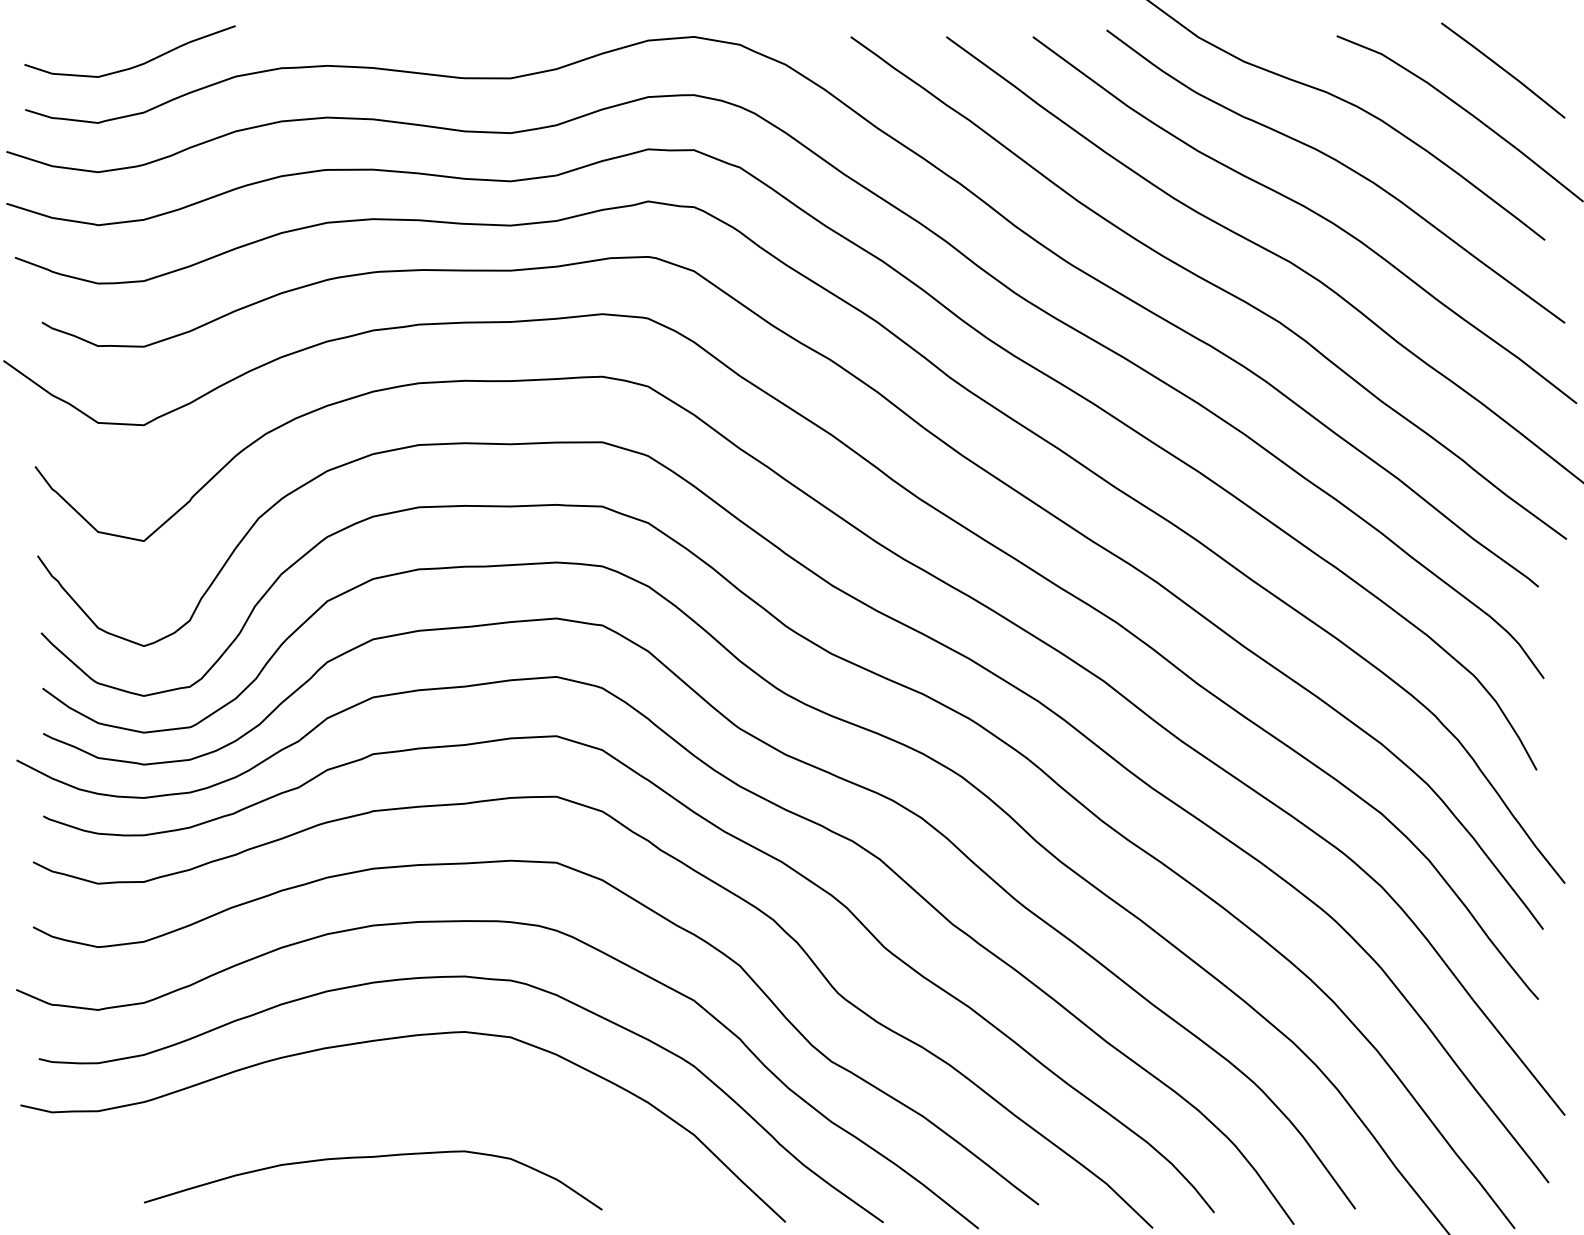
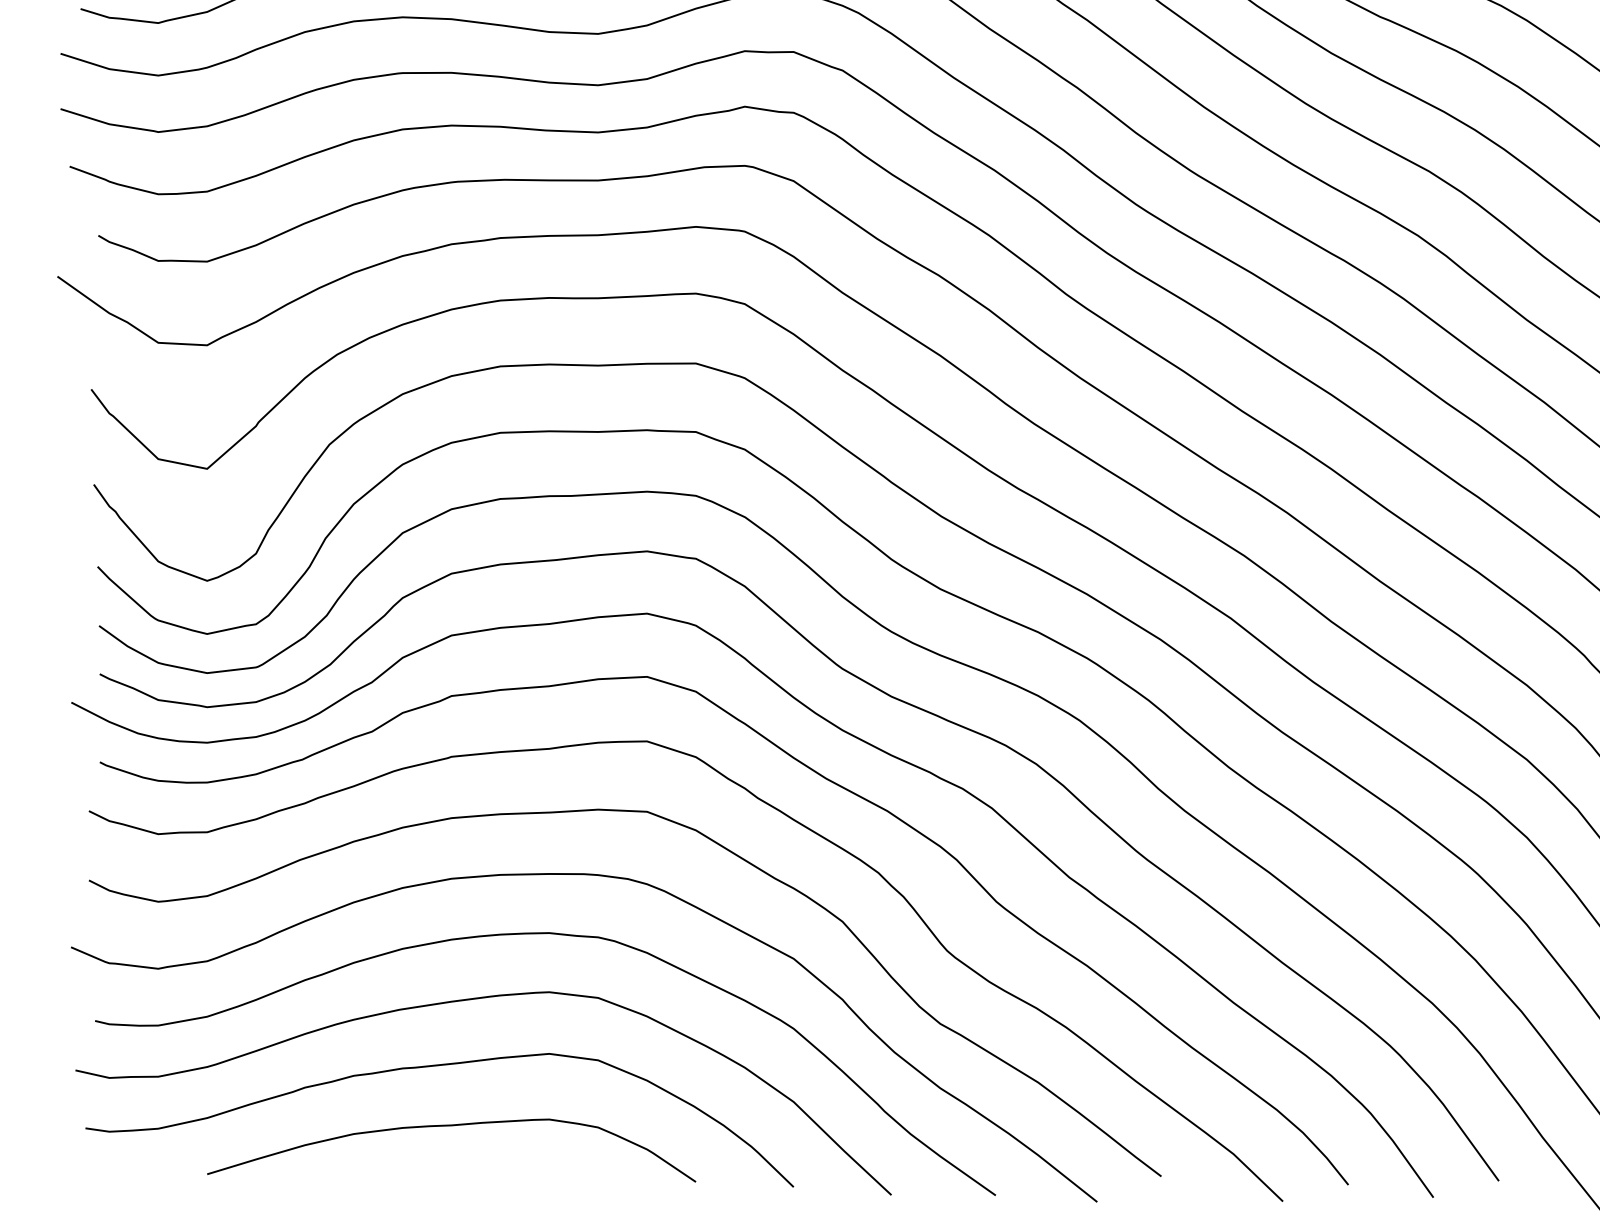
curve: (353, 1102) -> (430, 1067), added

